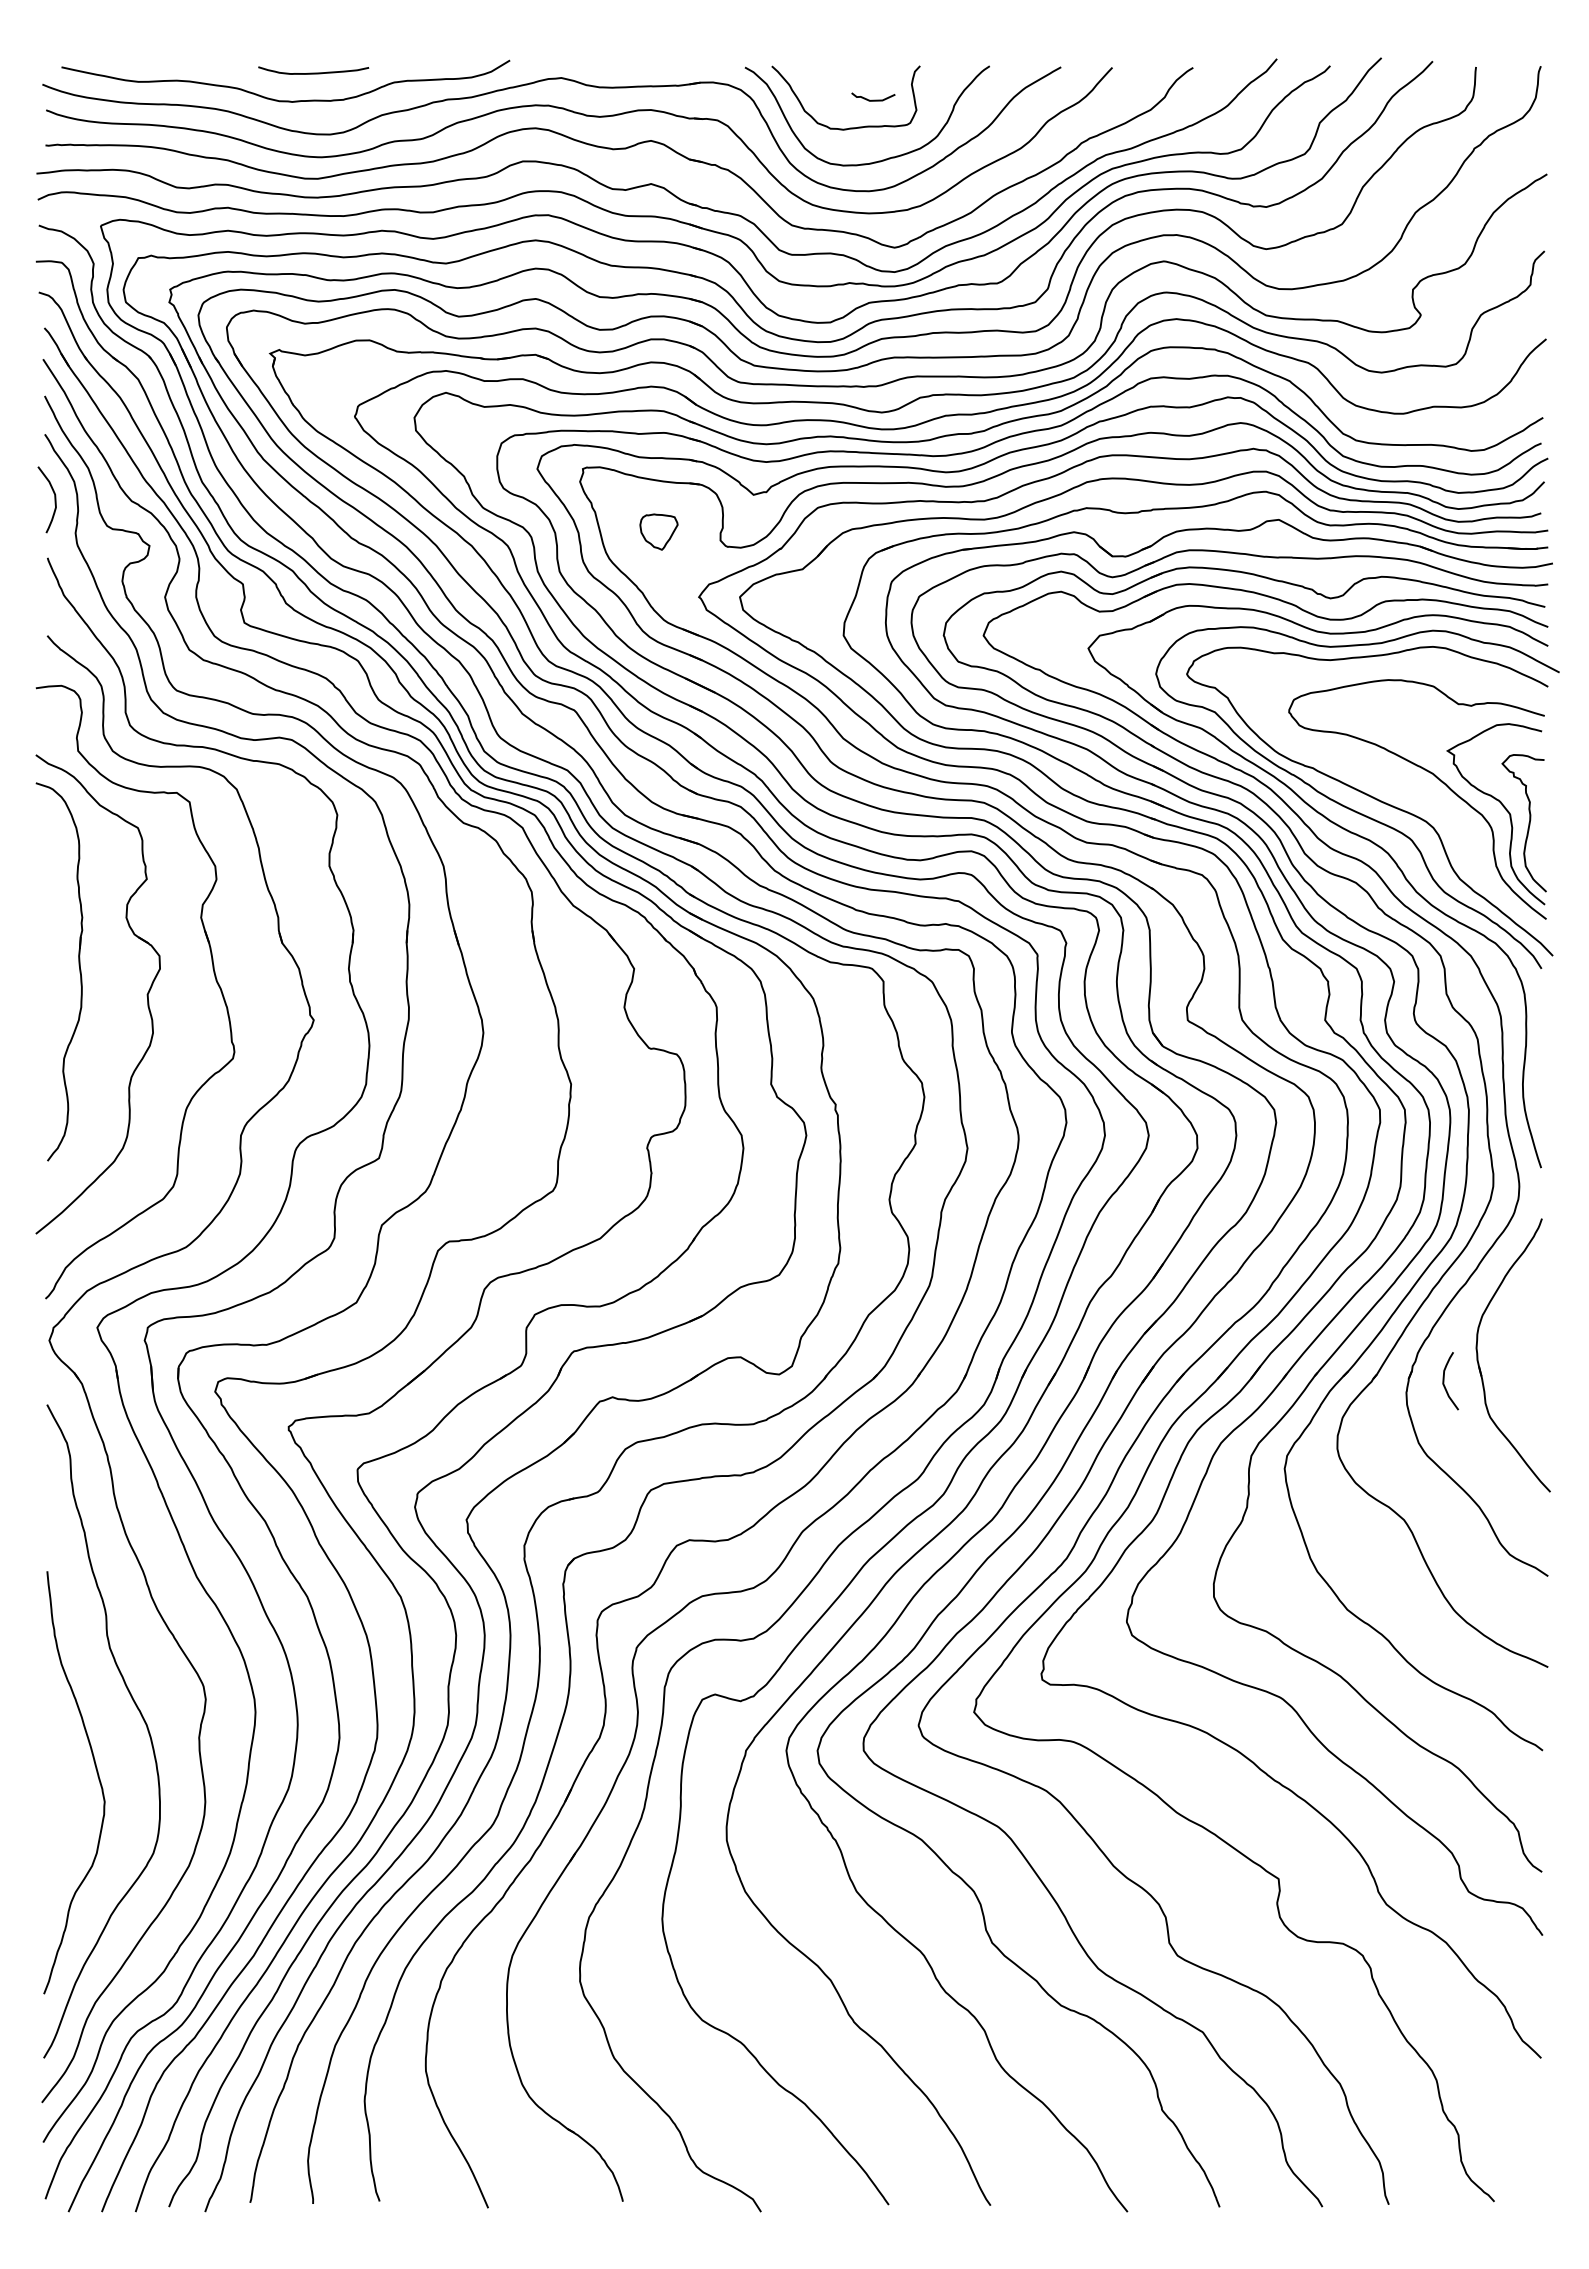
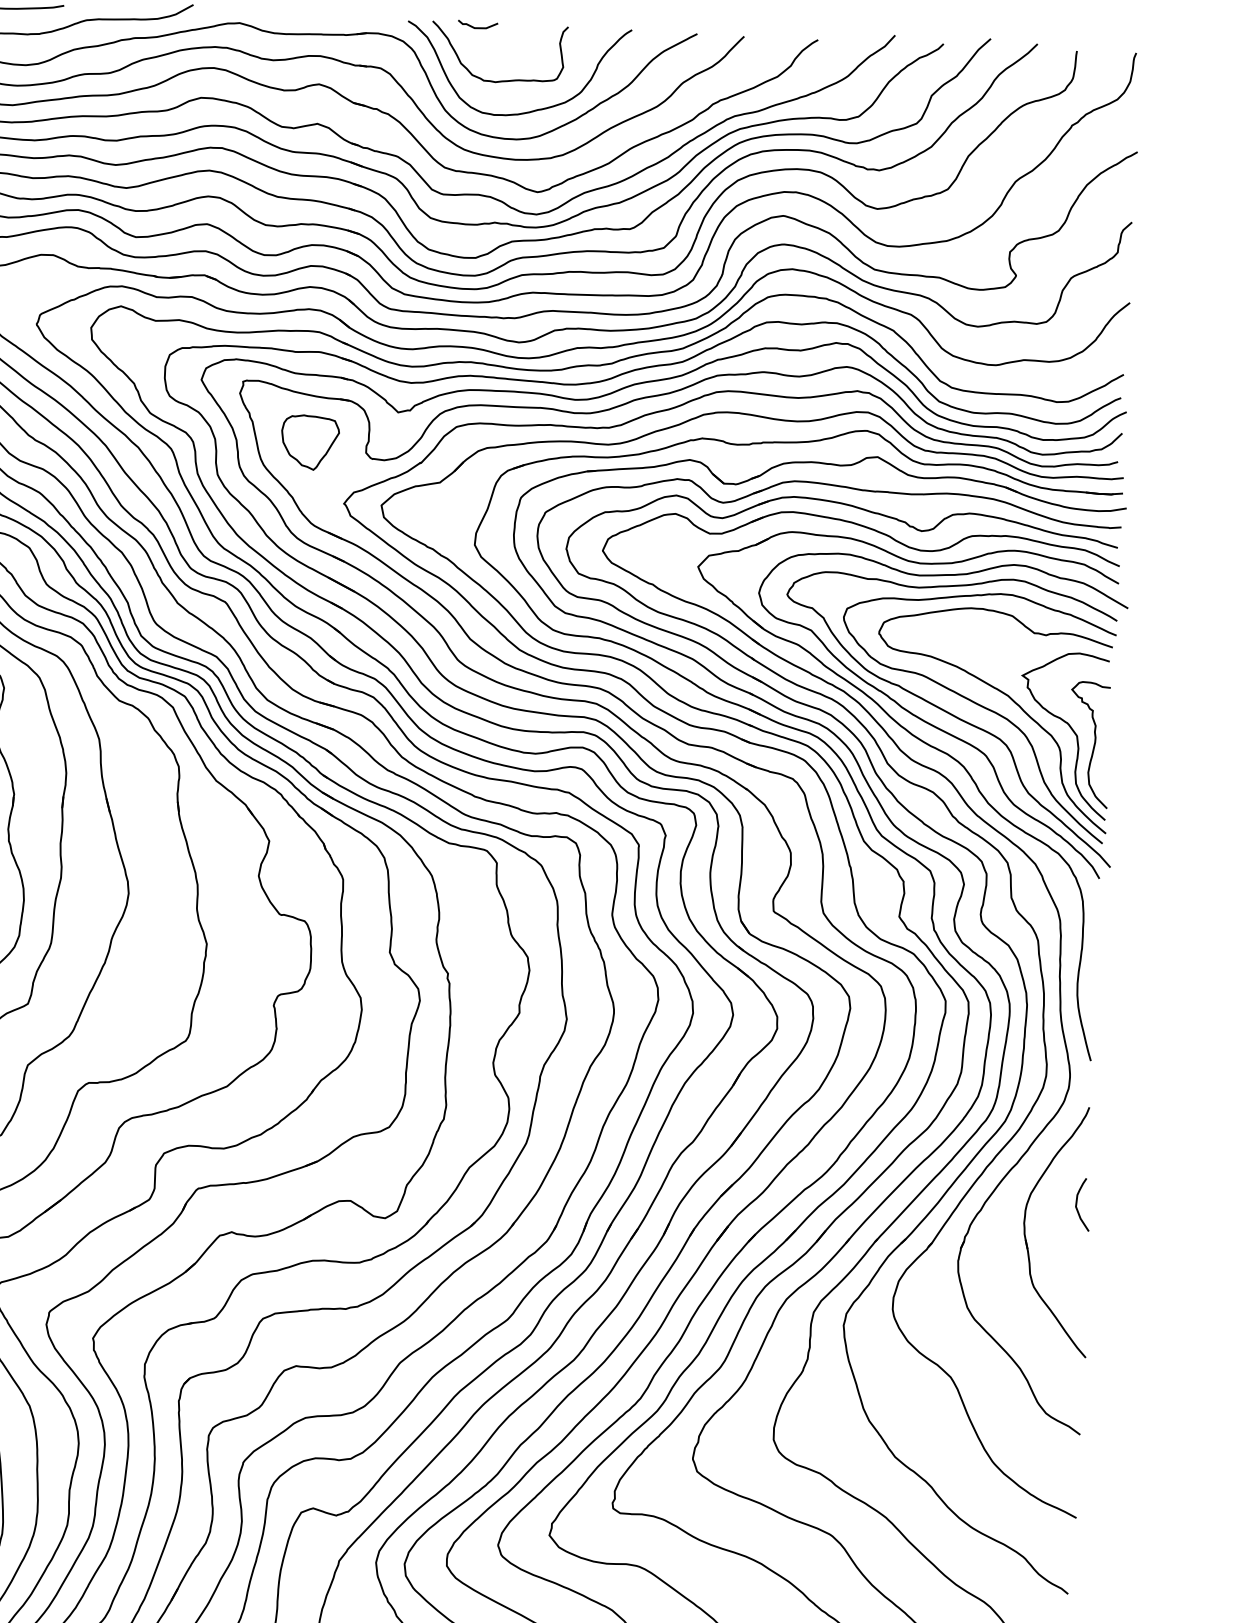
curve: (873, 99) -> (478, 27), moved
part: (658, 531) -> (309, 442), size x1.67
curve: (1402, 786) -> (979, 706), added
curve: (1444, 1381) -> (1077, 1204), moved

